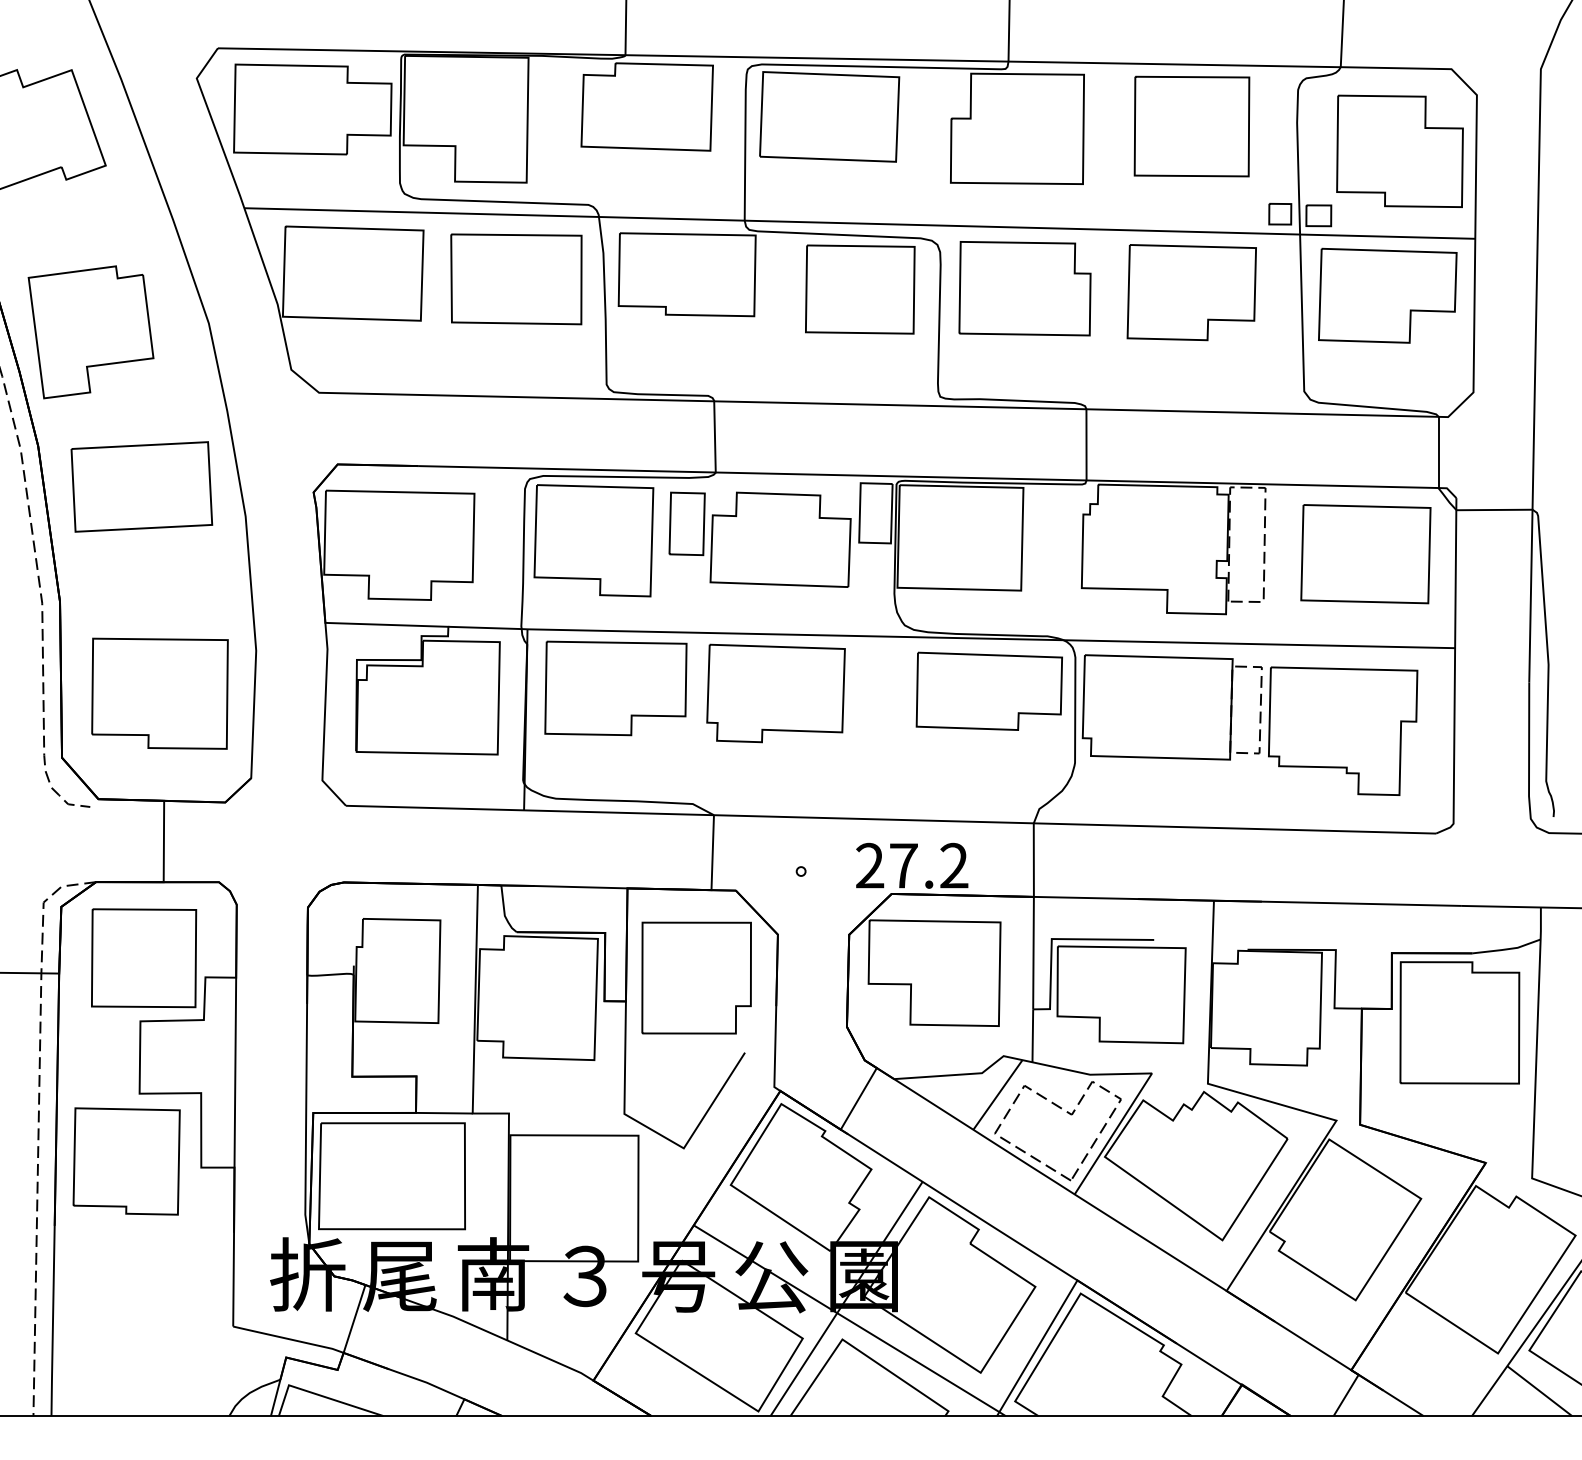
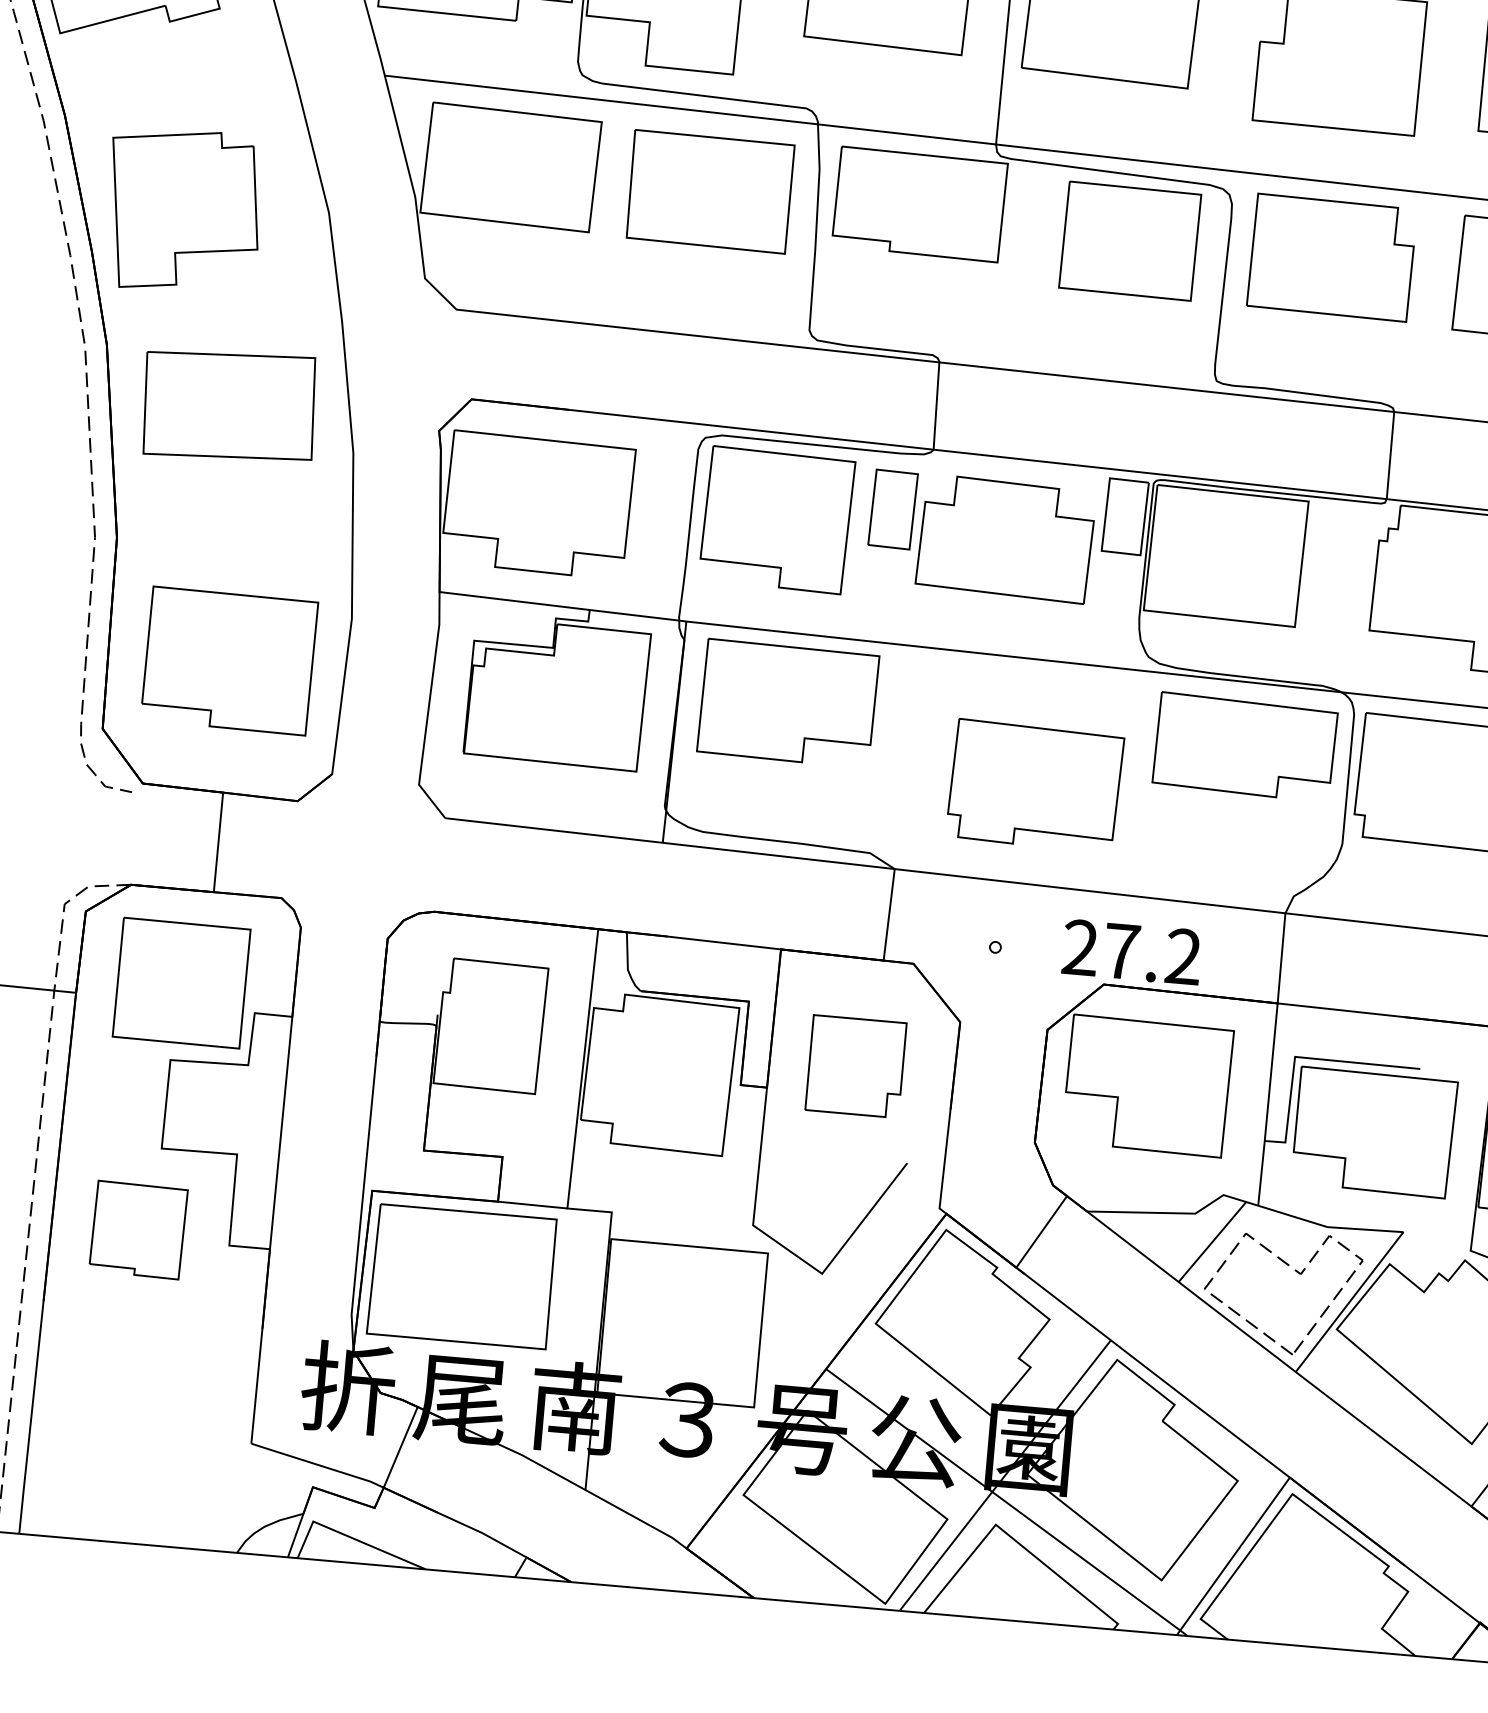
part: (775, 693) -> (1034, 785), moved
part: (696, 977) -> (855, 1065), size x0.7
part: (126, 1161) -> (138, 1230), size x0.7

